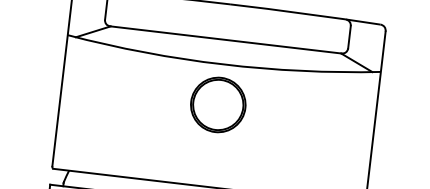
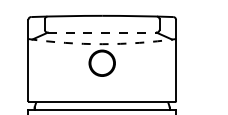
line: (226, 39) -> (102, 32), solid -> dashed
arc: (223, 65) -> (102, 44), solid -> dashed

